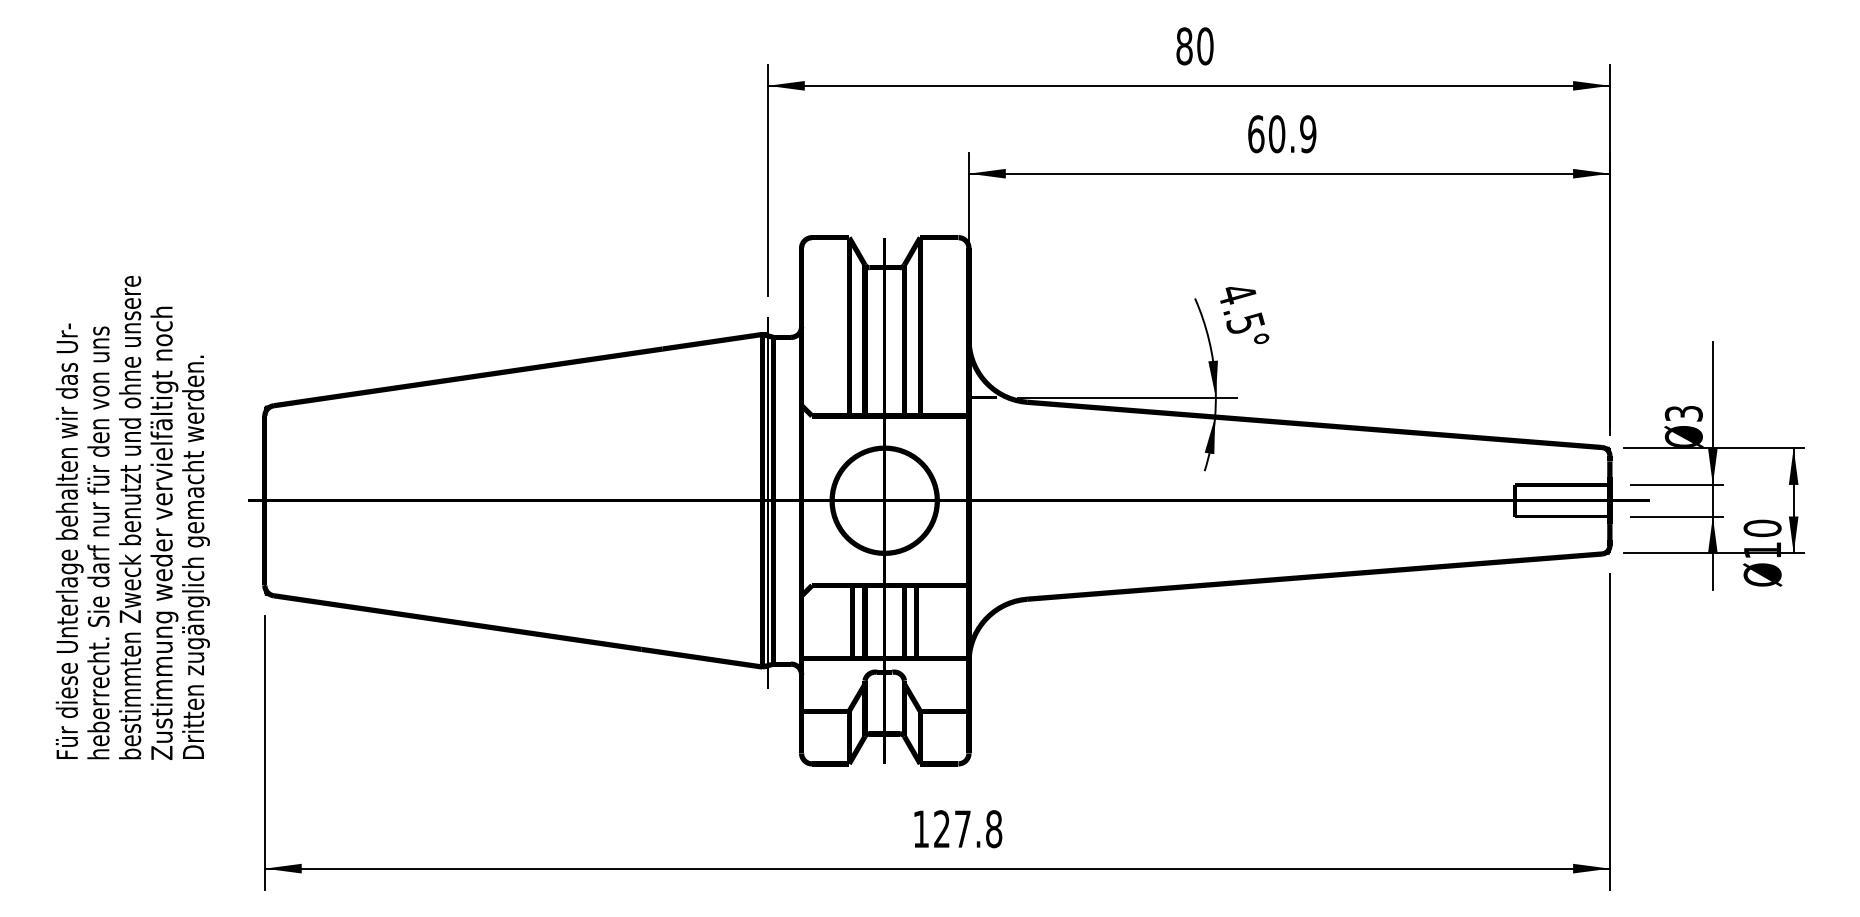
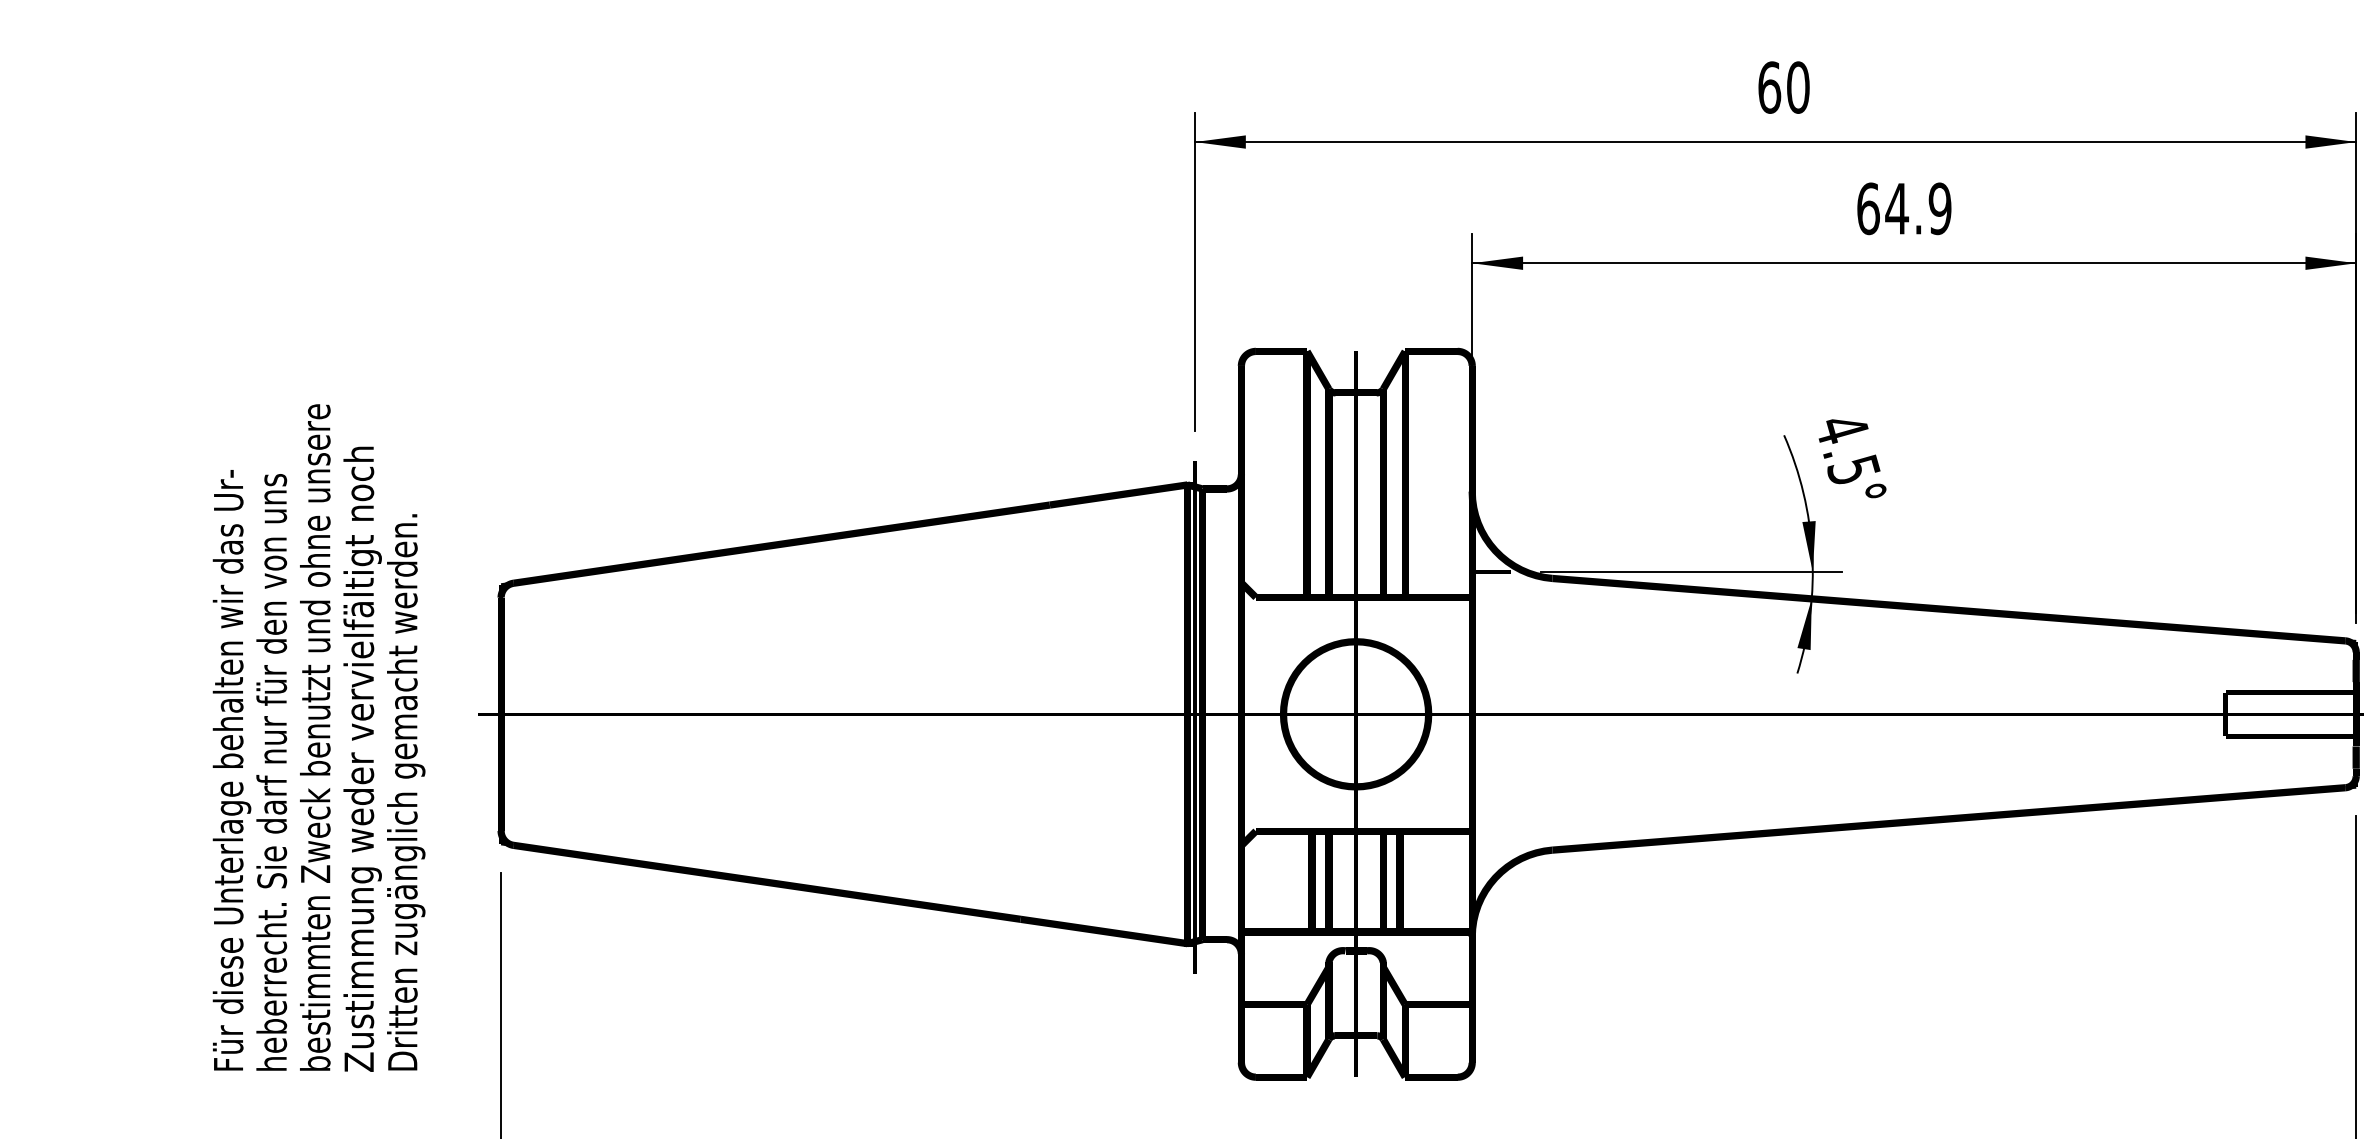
text: (1184, 46) -> (1769, 87), 80 -> 60
text: (1276, 134) -> (1896, 209), 60.9 -> 64.9

